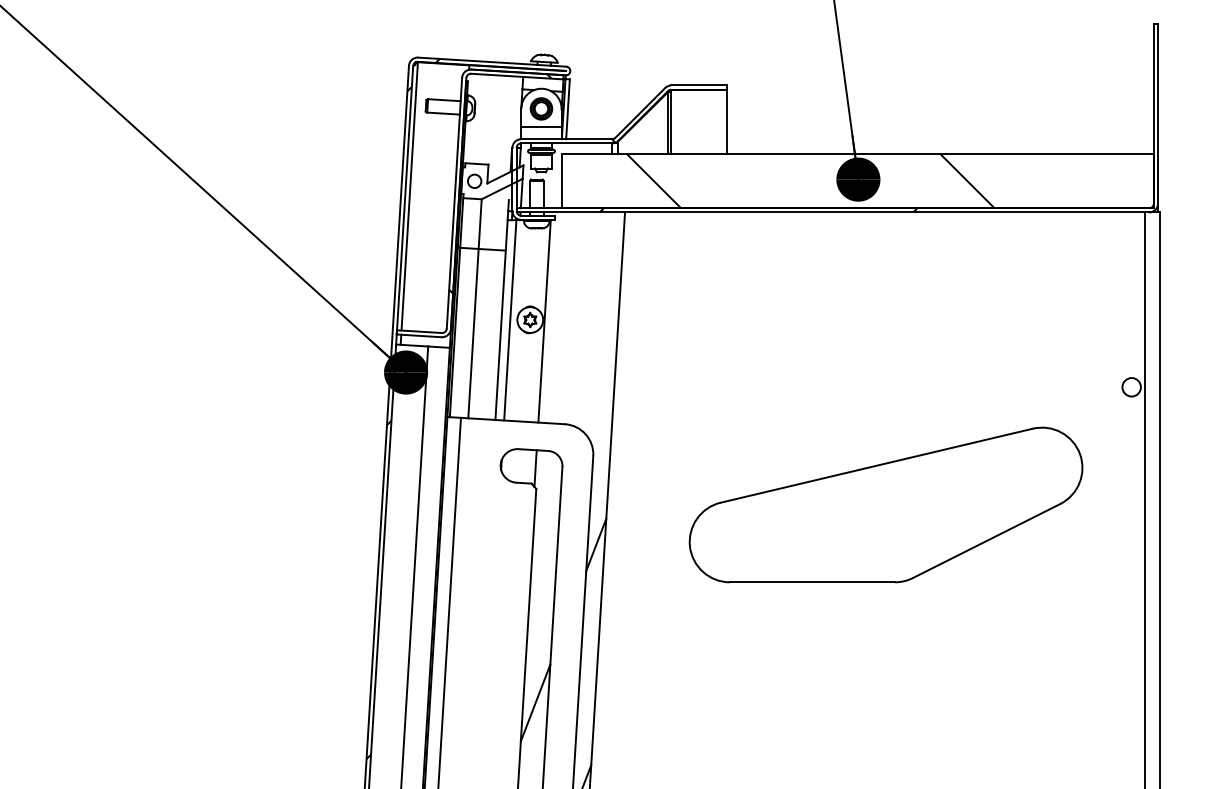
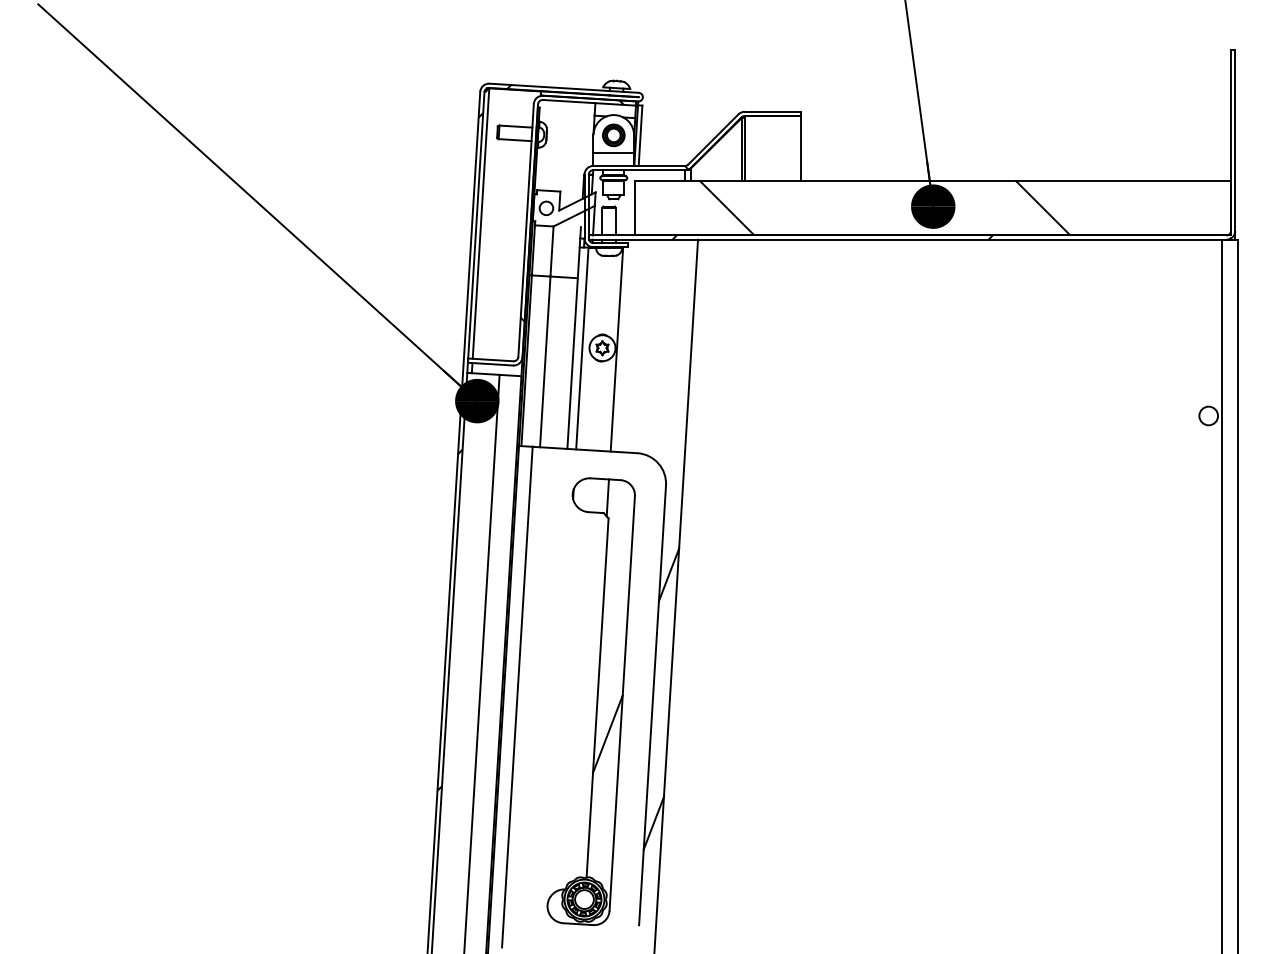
part: (885, 504) -> (960, 534), removed

